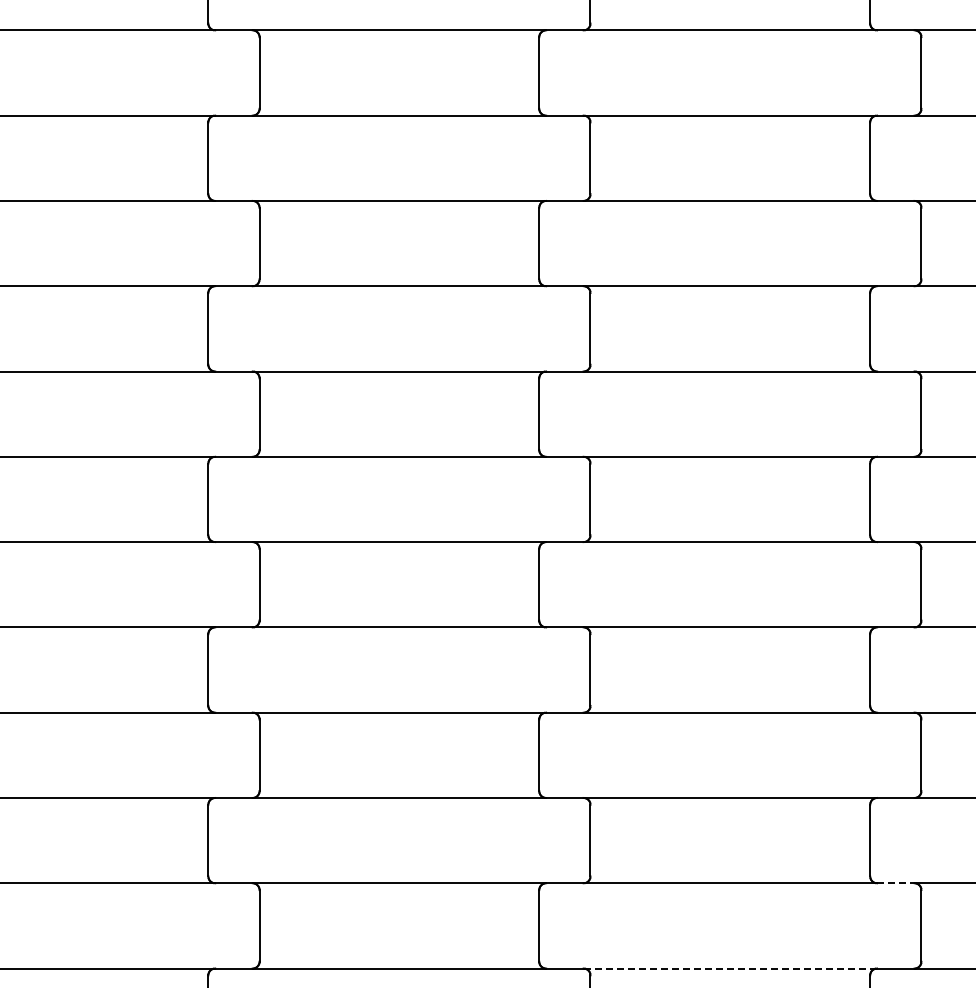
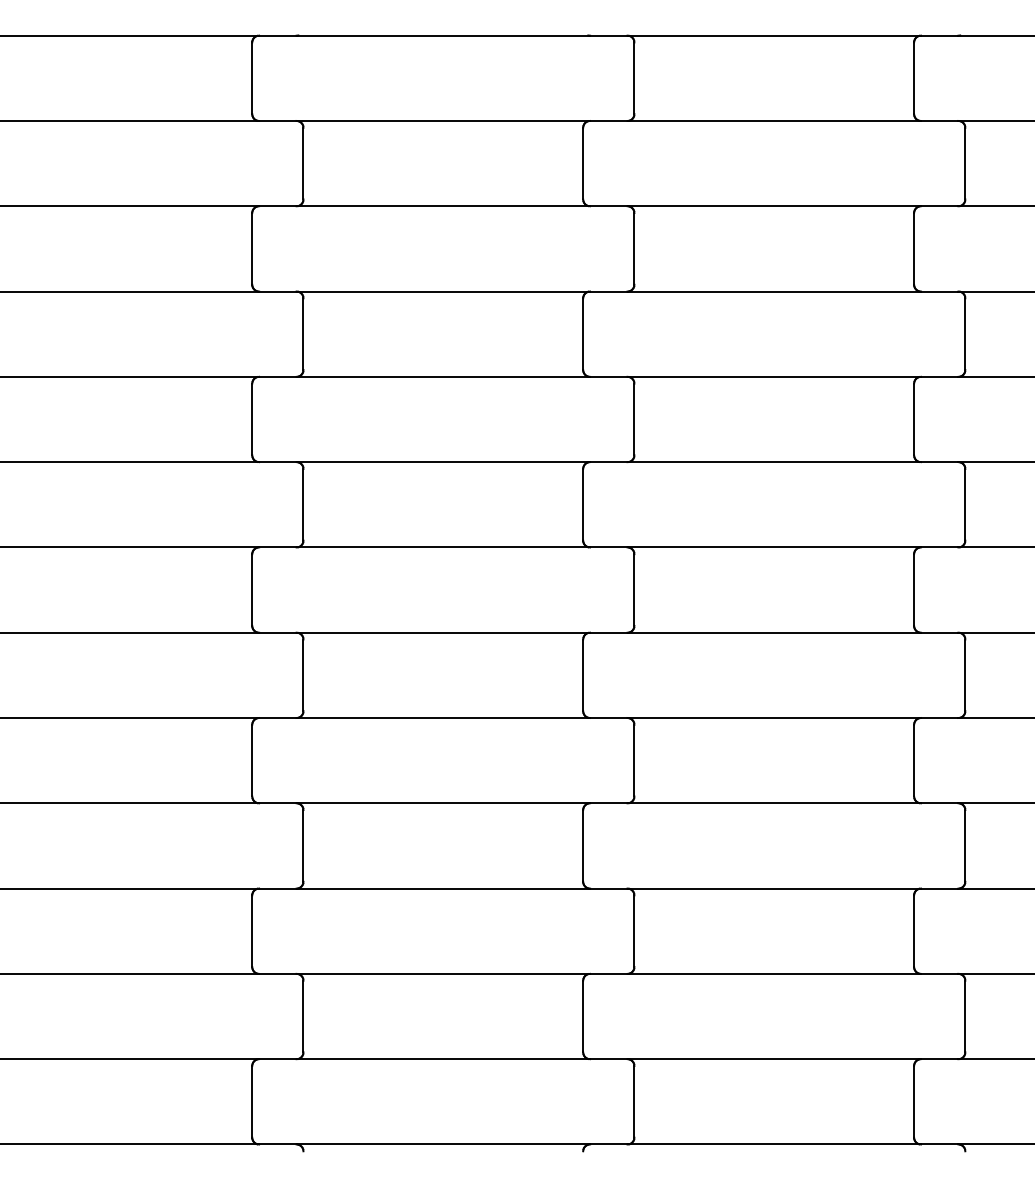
line: (895, 882) -> (939, 973), dashed -> solid
line: (730, 968) -> (774, 1059), dashed -> solid

